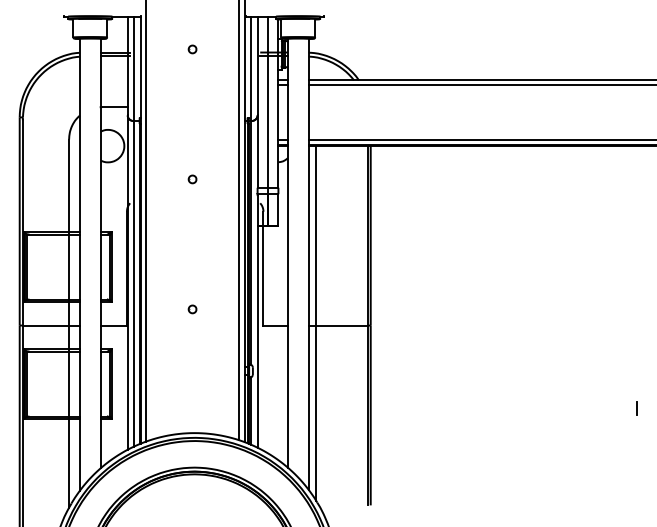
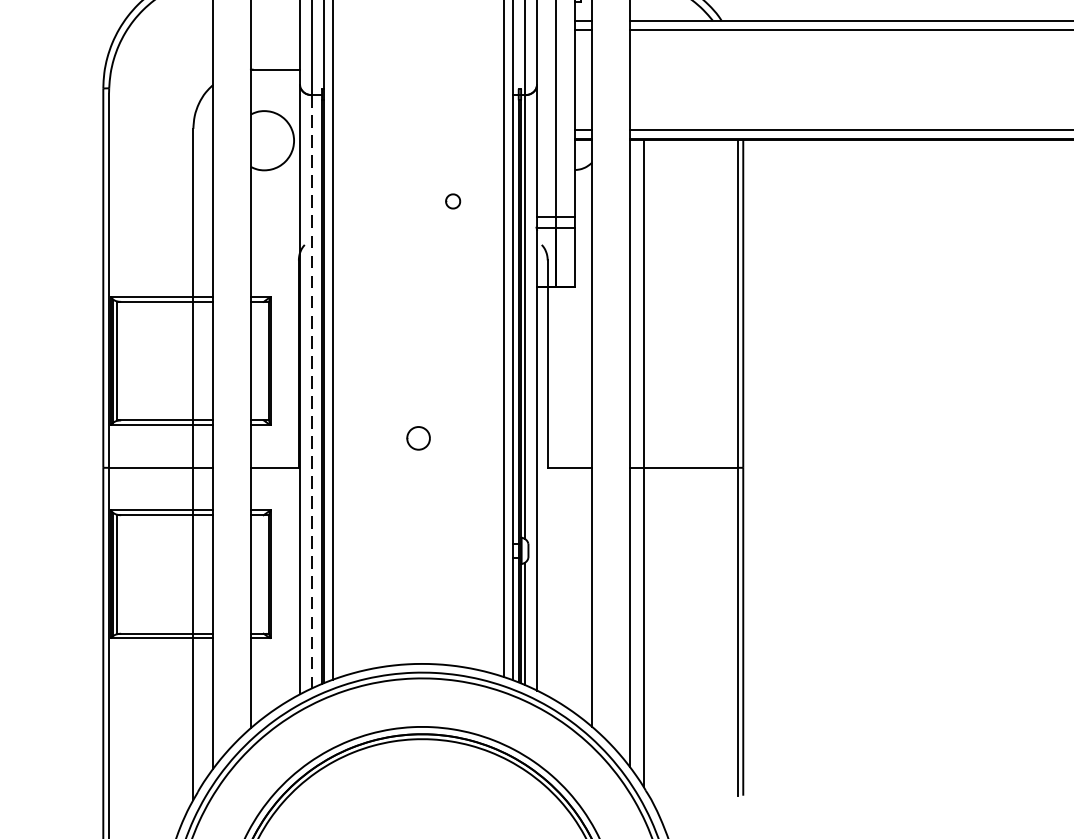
part: (192, 179) -> (452, 201), moved
line: (134, 283) -> (312, 391), solid -> dashed
part: (192, 309) -> (418, 438), size x1.6

